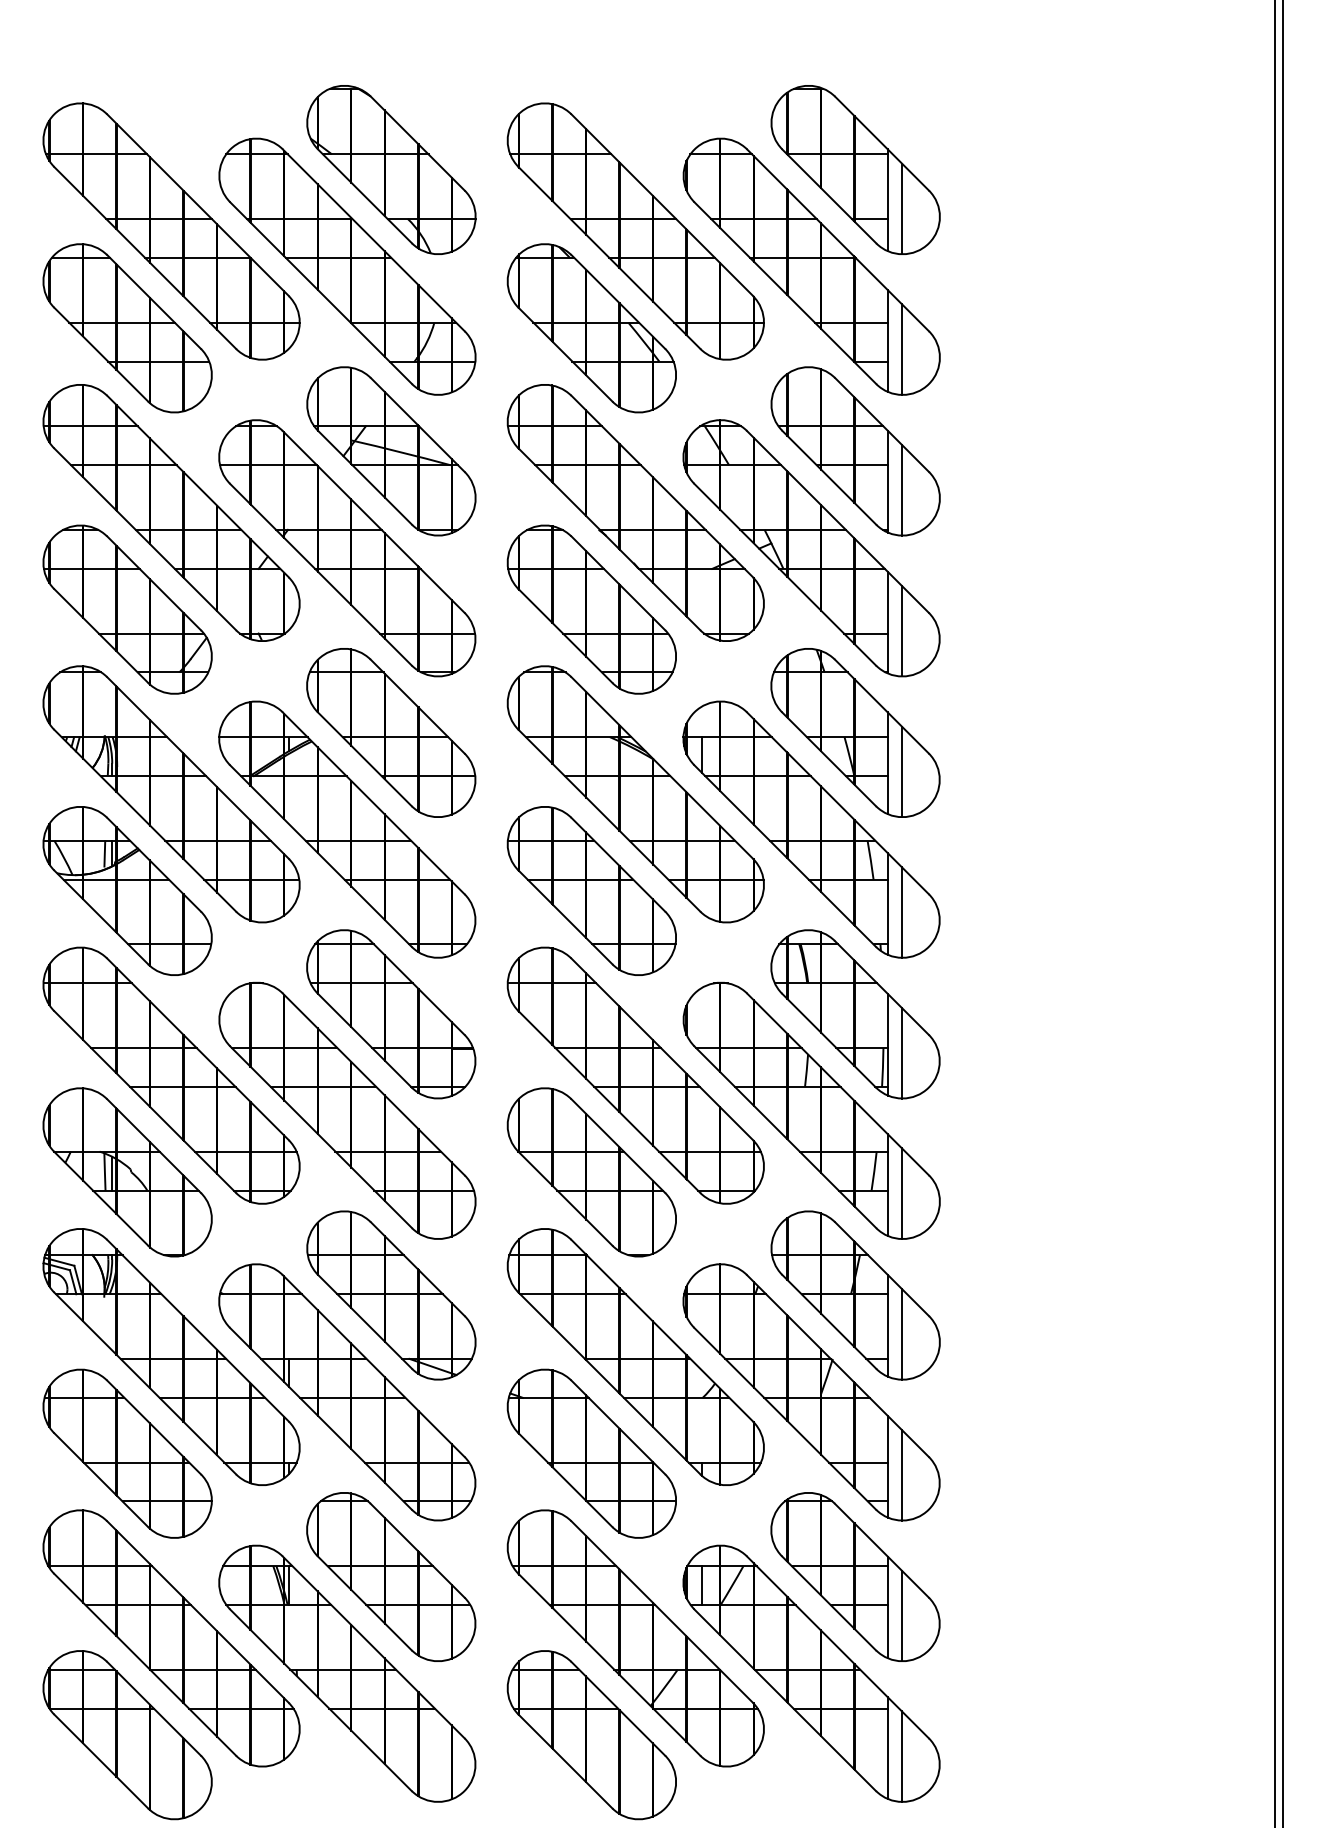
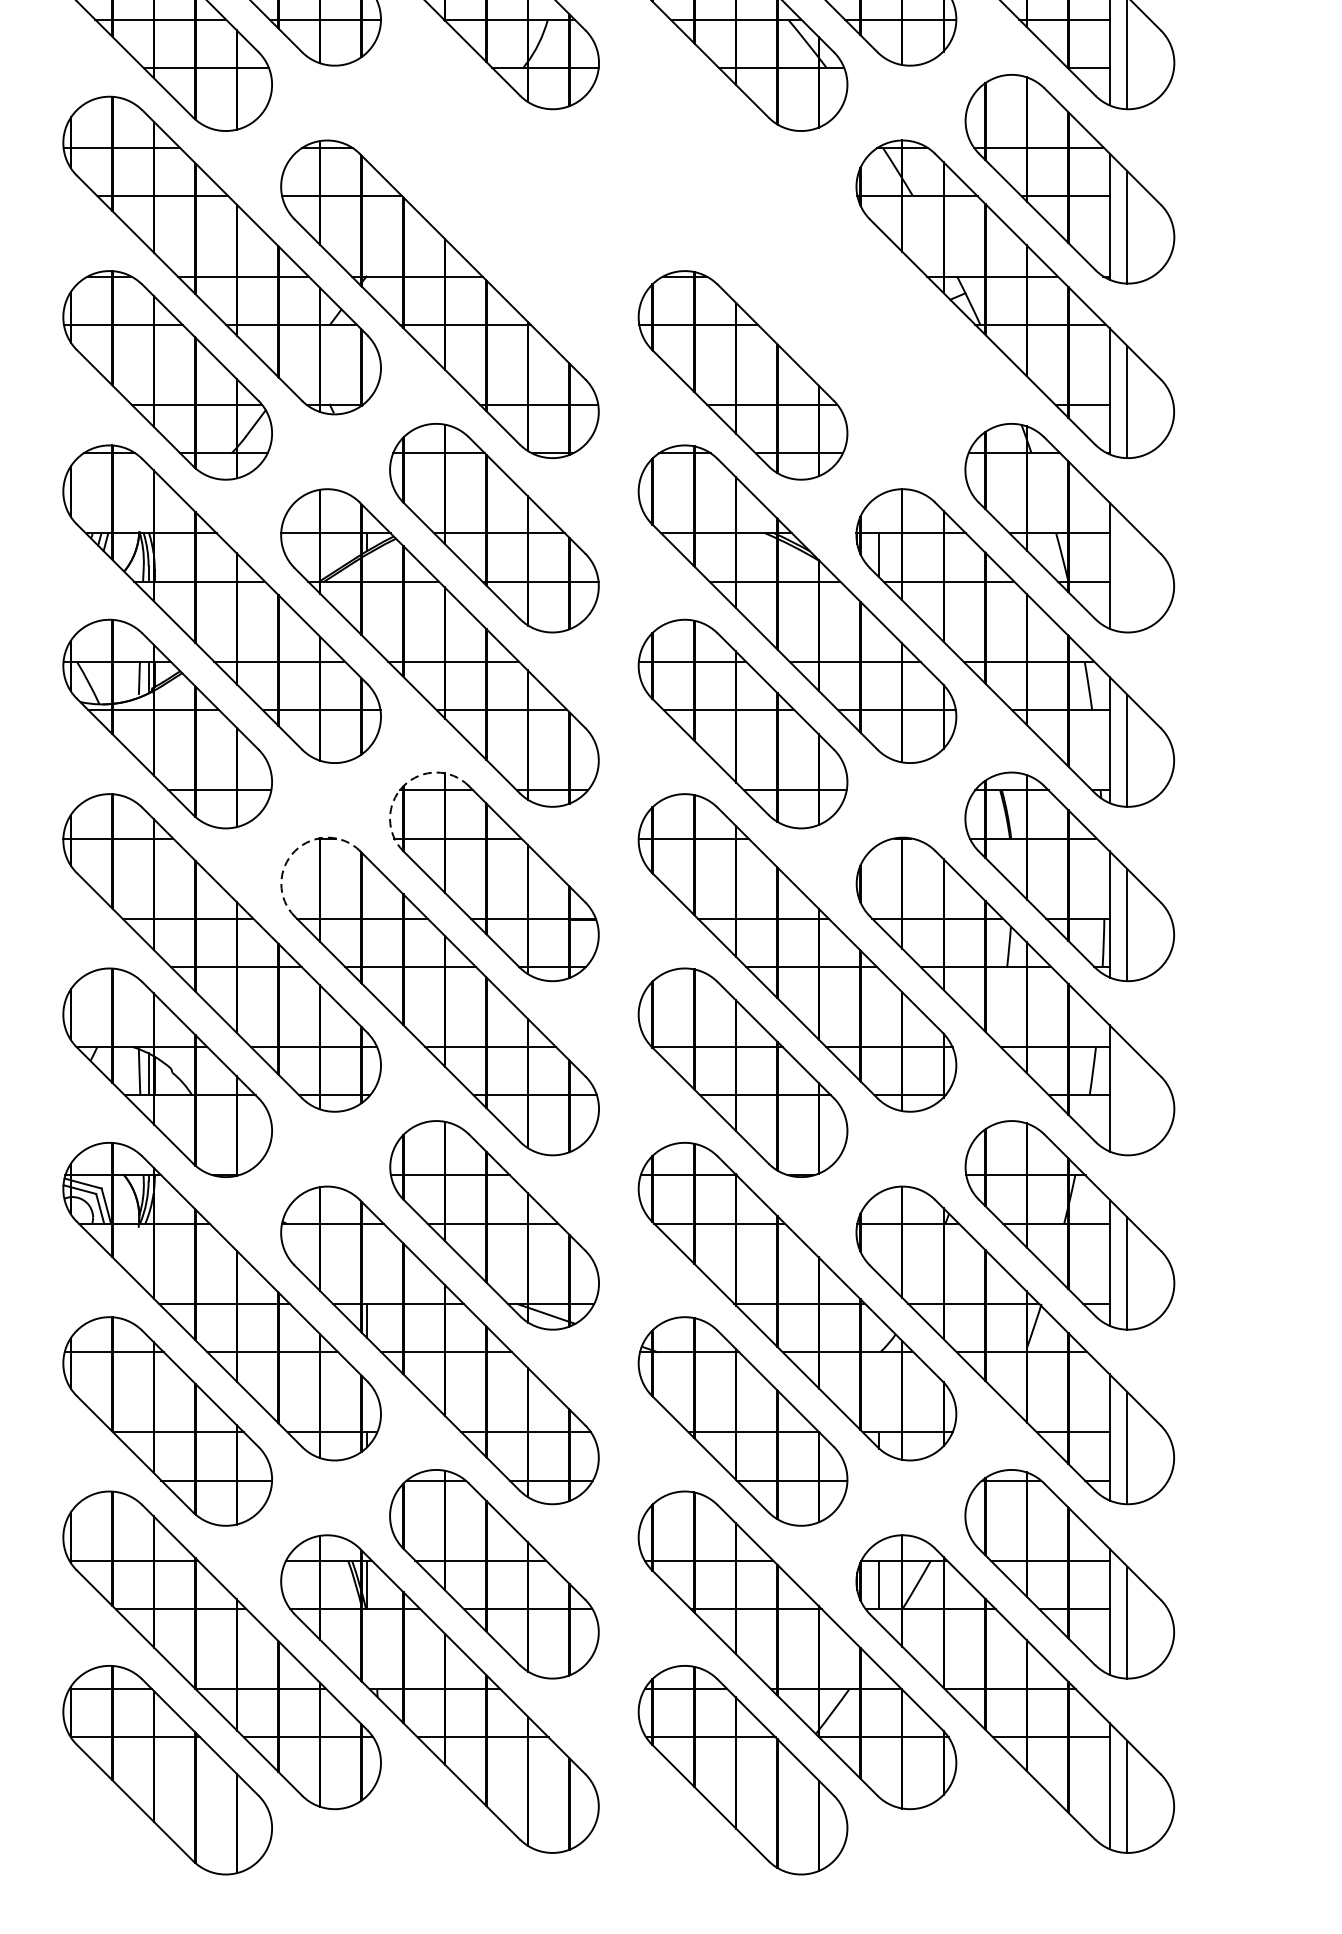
part: (391, 451) -> (494, 179), removed
part: (635, 512) -> (797, 254), removed
line: (902, 771) -> (1127, 575), removed
arc: (317, 941) -> (403, 786), solid -> dashed
arc: (230, 993) -> (295, 851), solid -> dashed
line: (902, 1193) -> (1127, 1098), removed

